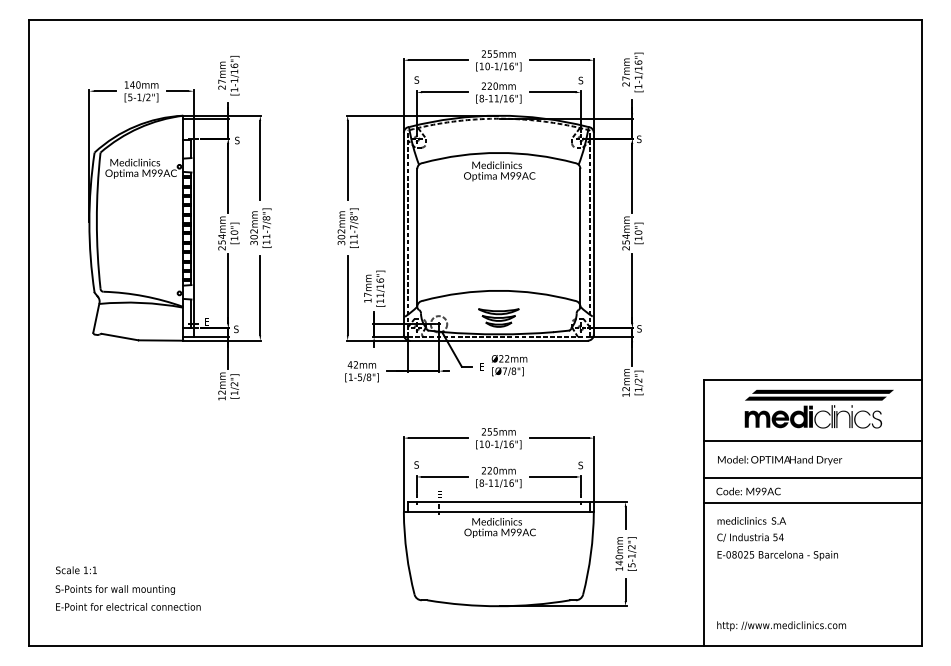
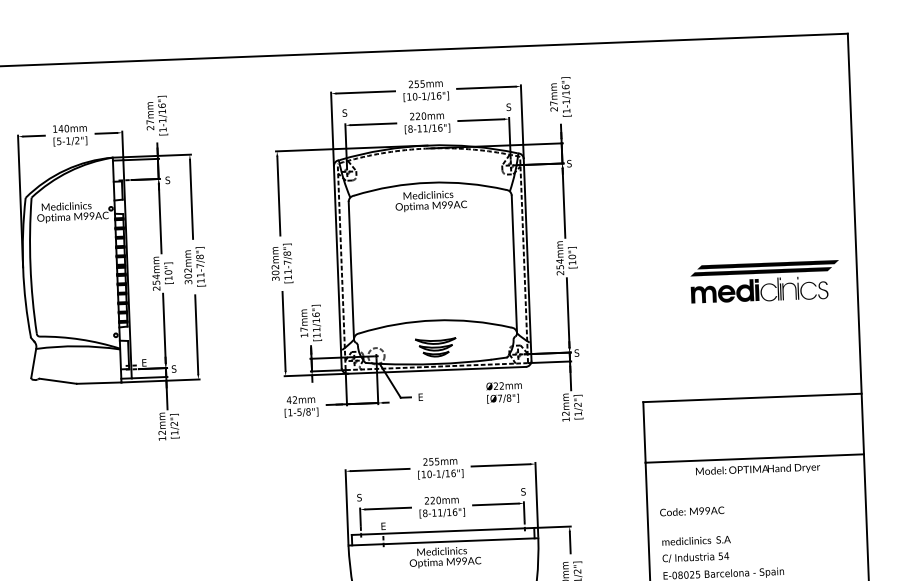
text: (509, 365) -> (504, 392), moved
part: (818, 408) -> (764, 281), moved
text: (780, 460) -> (758, 469), moved
line: (812, 477) -> (755, 494), removed
line: (812, 502) -> (756, 519), removed

